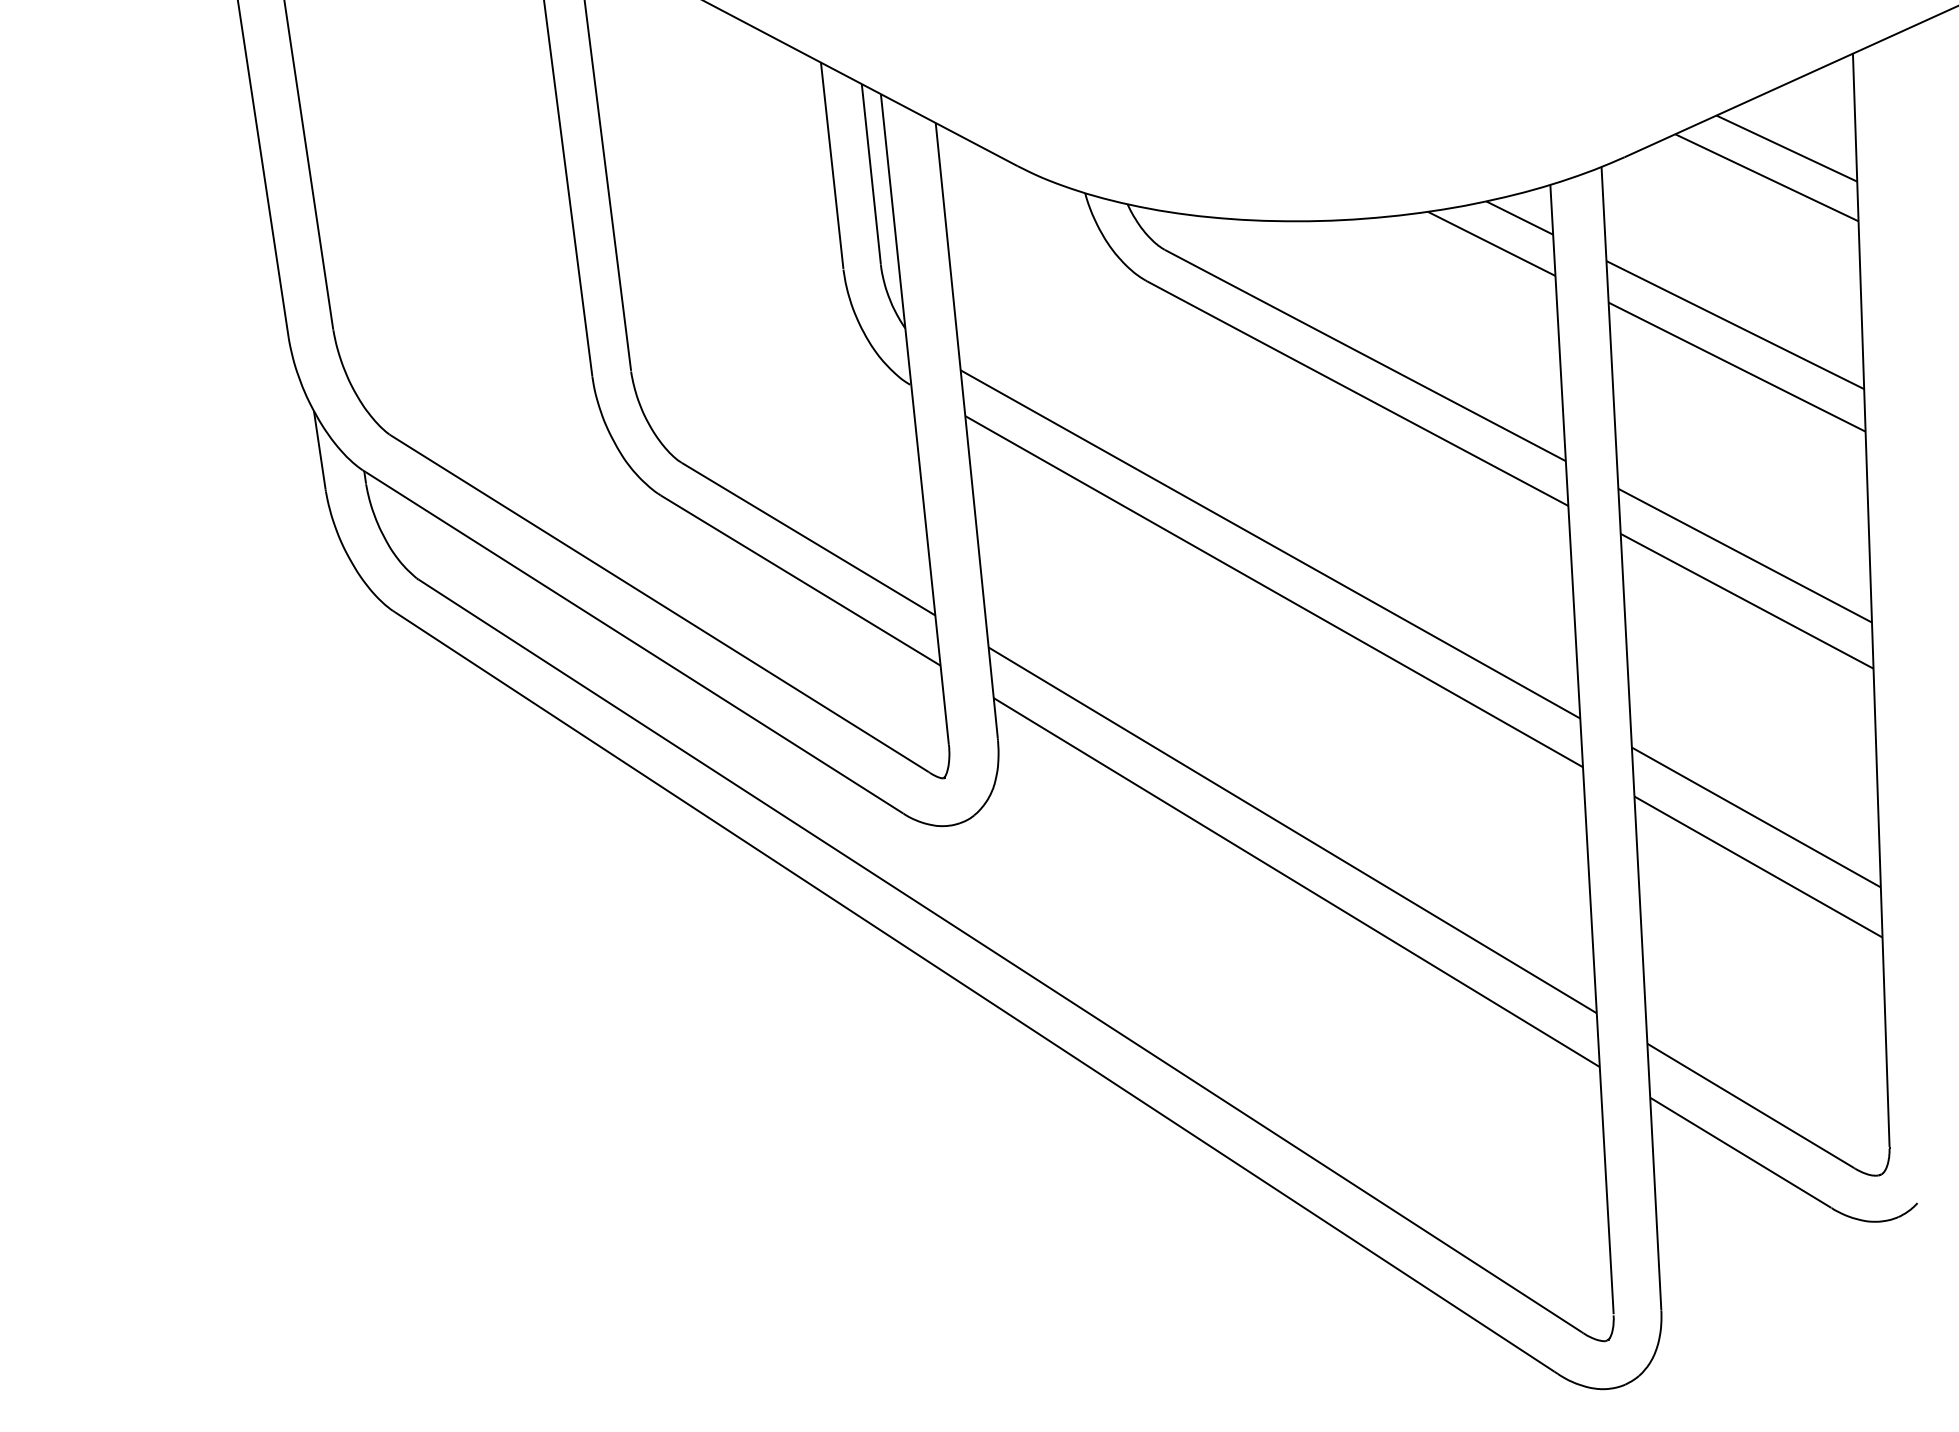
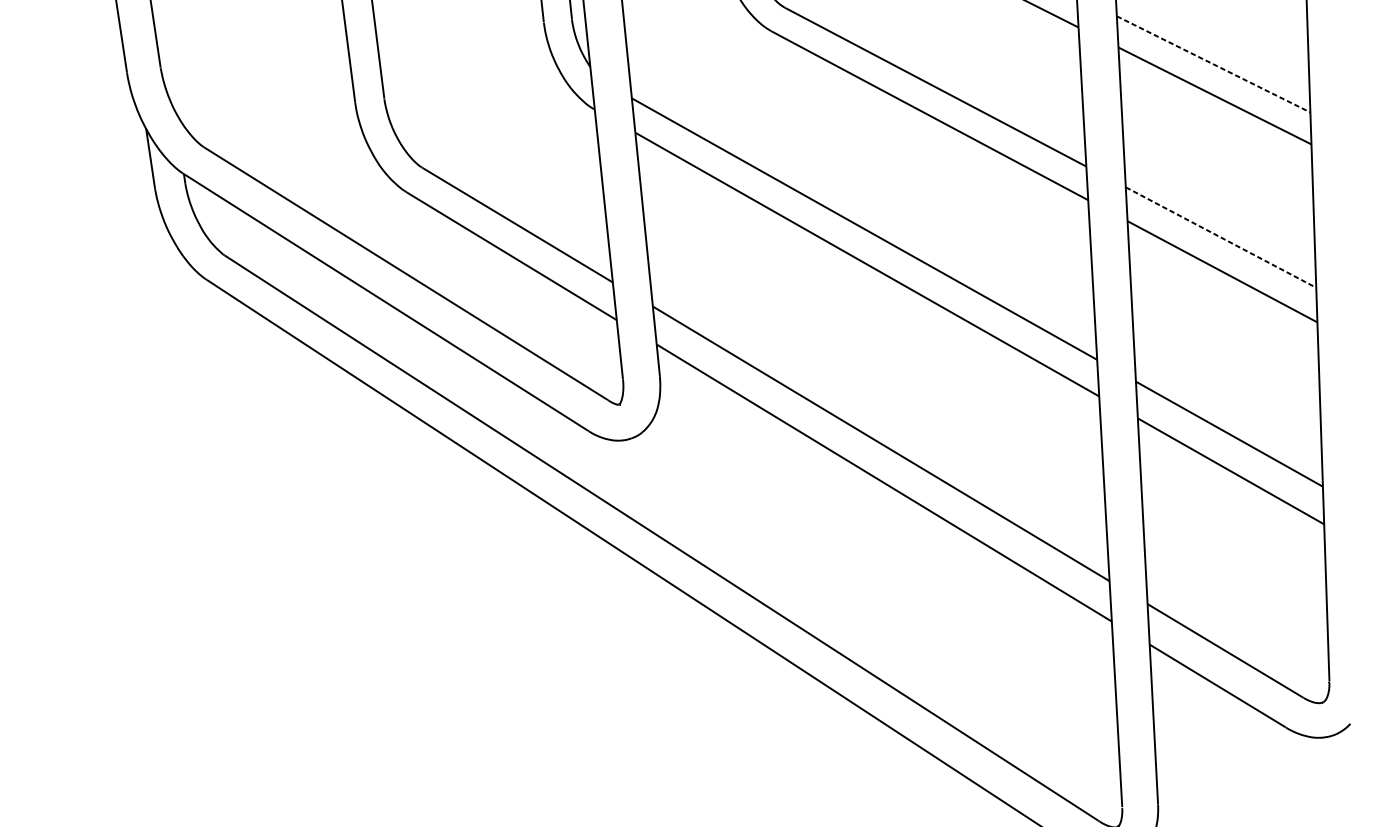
line: (1735, 325) -> (1213, 64), solid -> dashed
line: (1745, 555) -> (1221, 237), solid -> dashed

